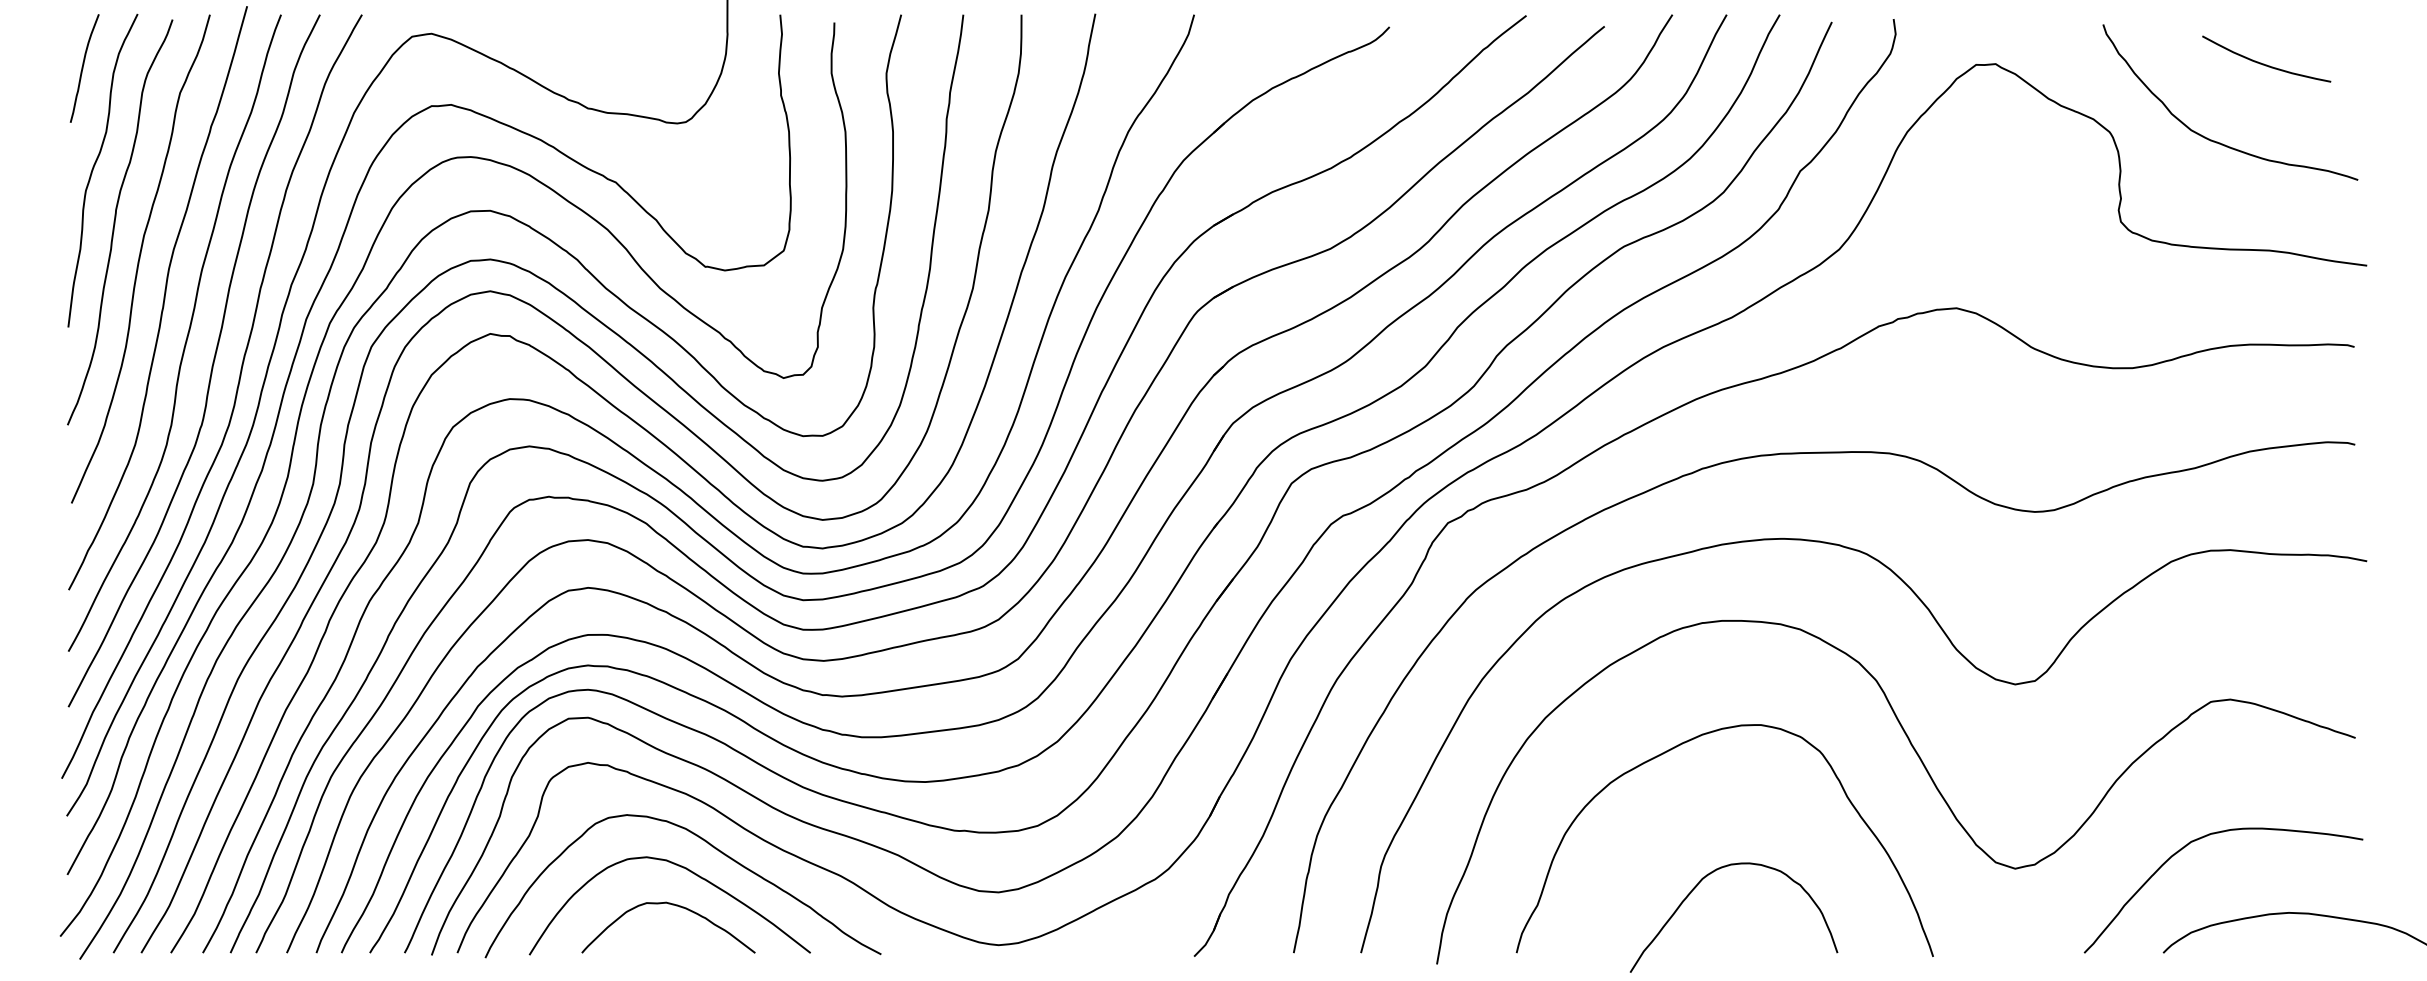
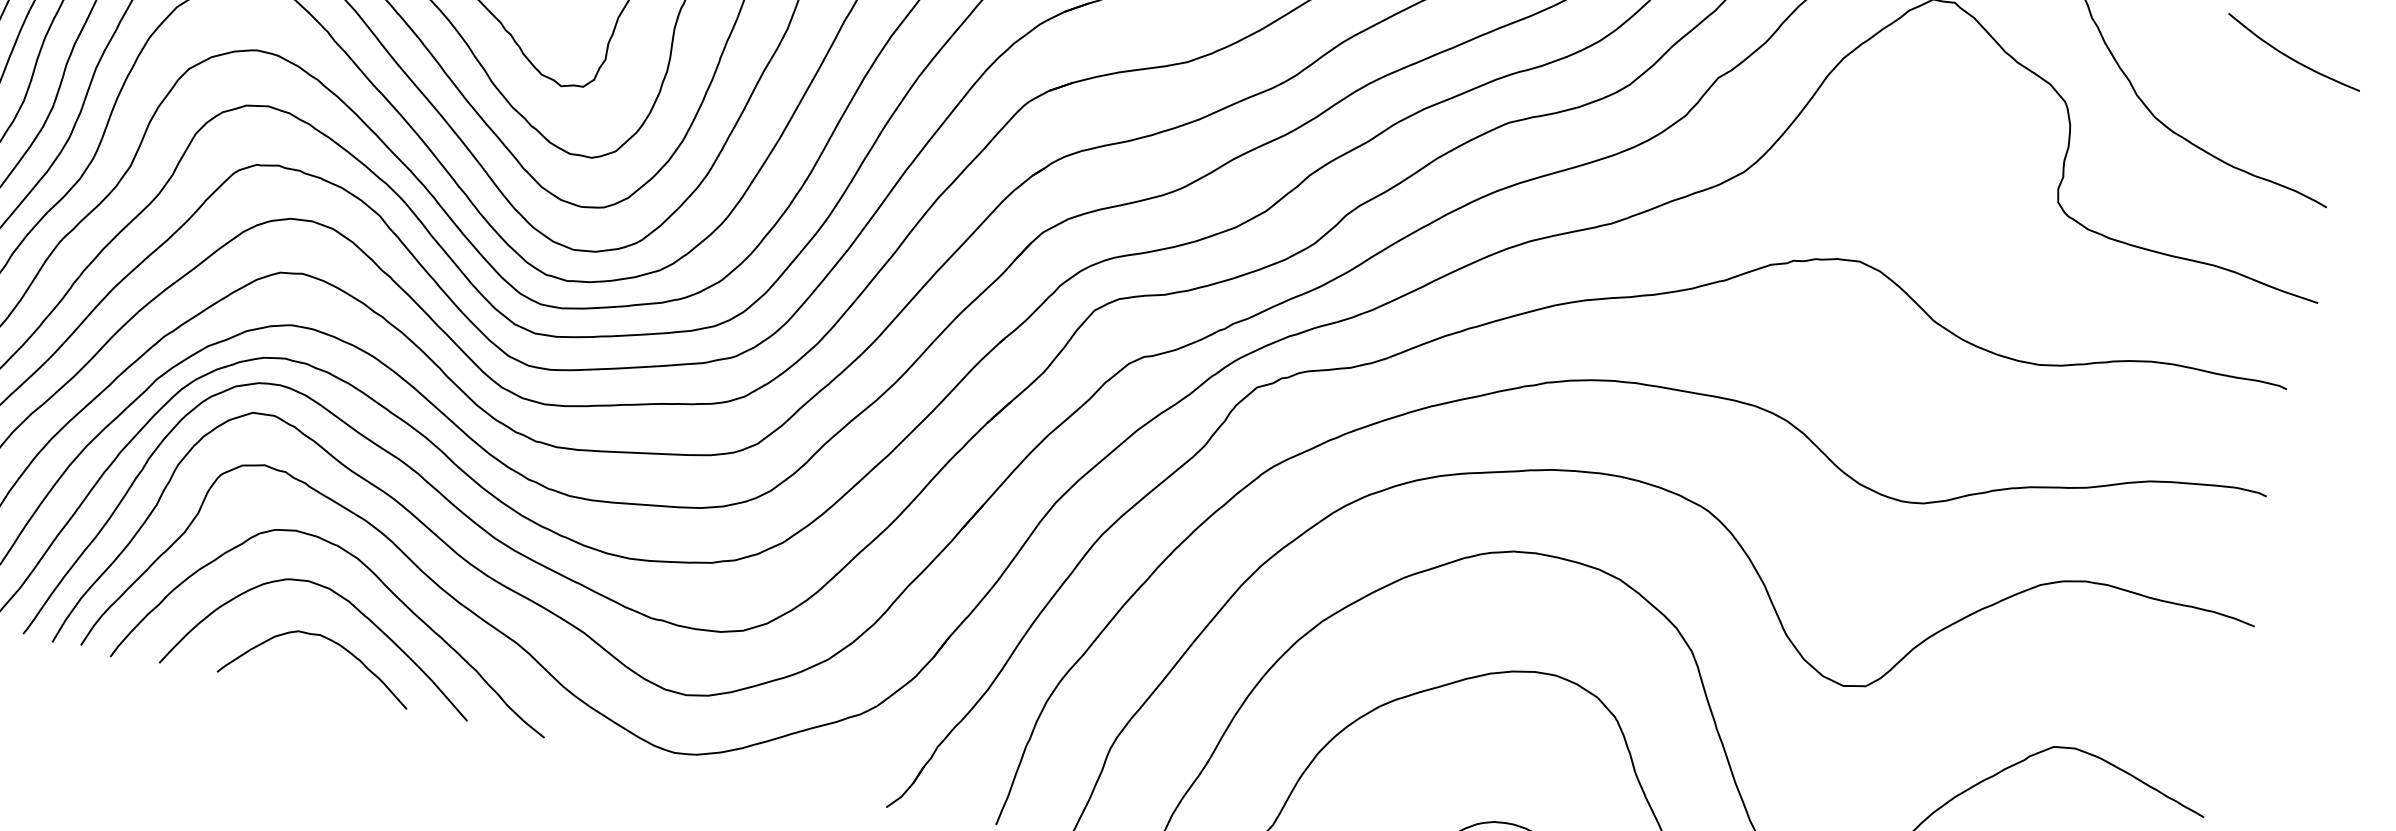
curve: (2264, 63) -> (2290, 56), moved

